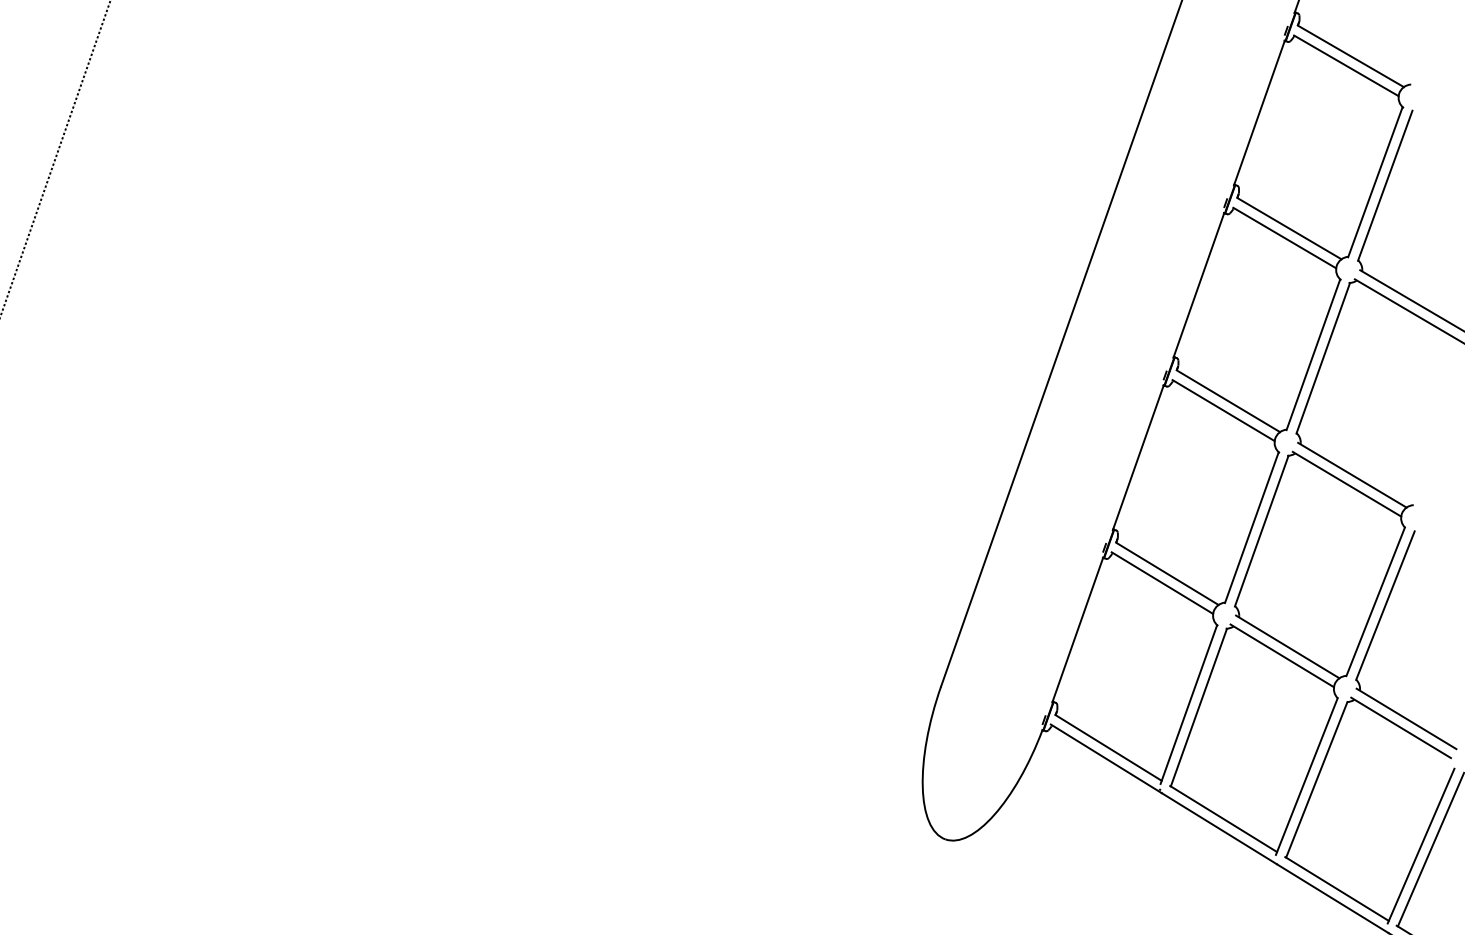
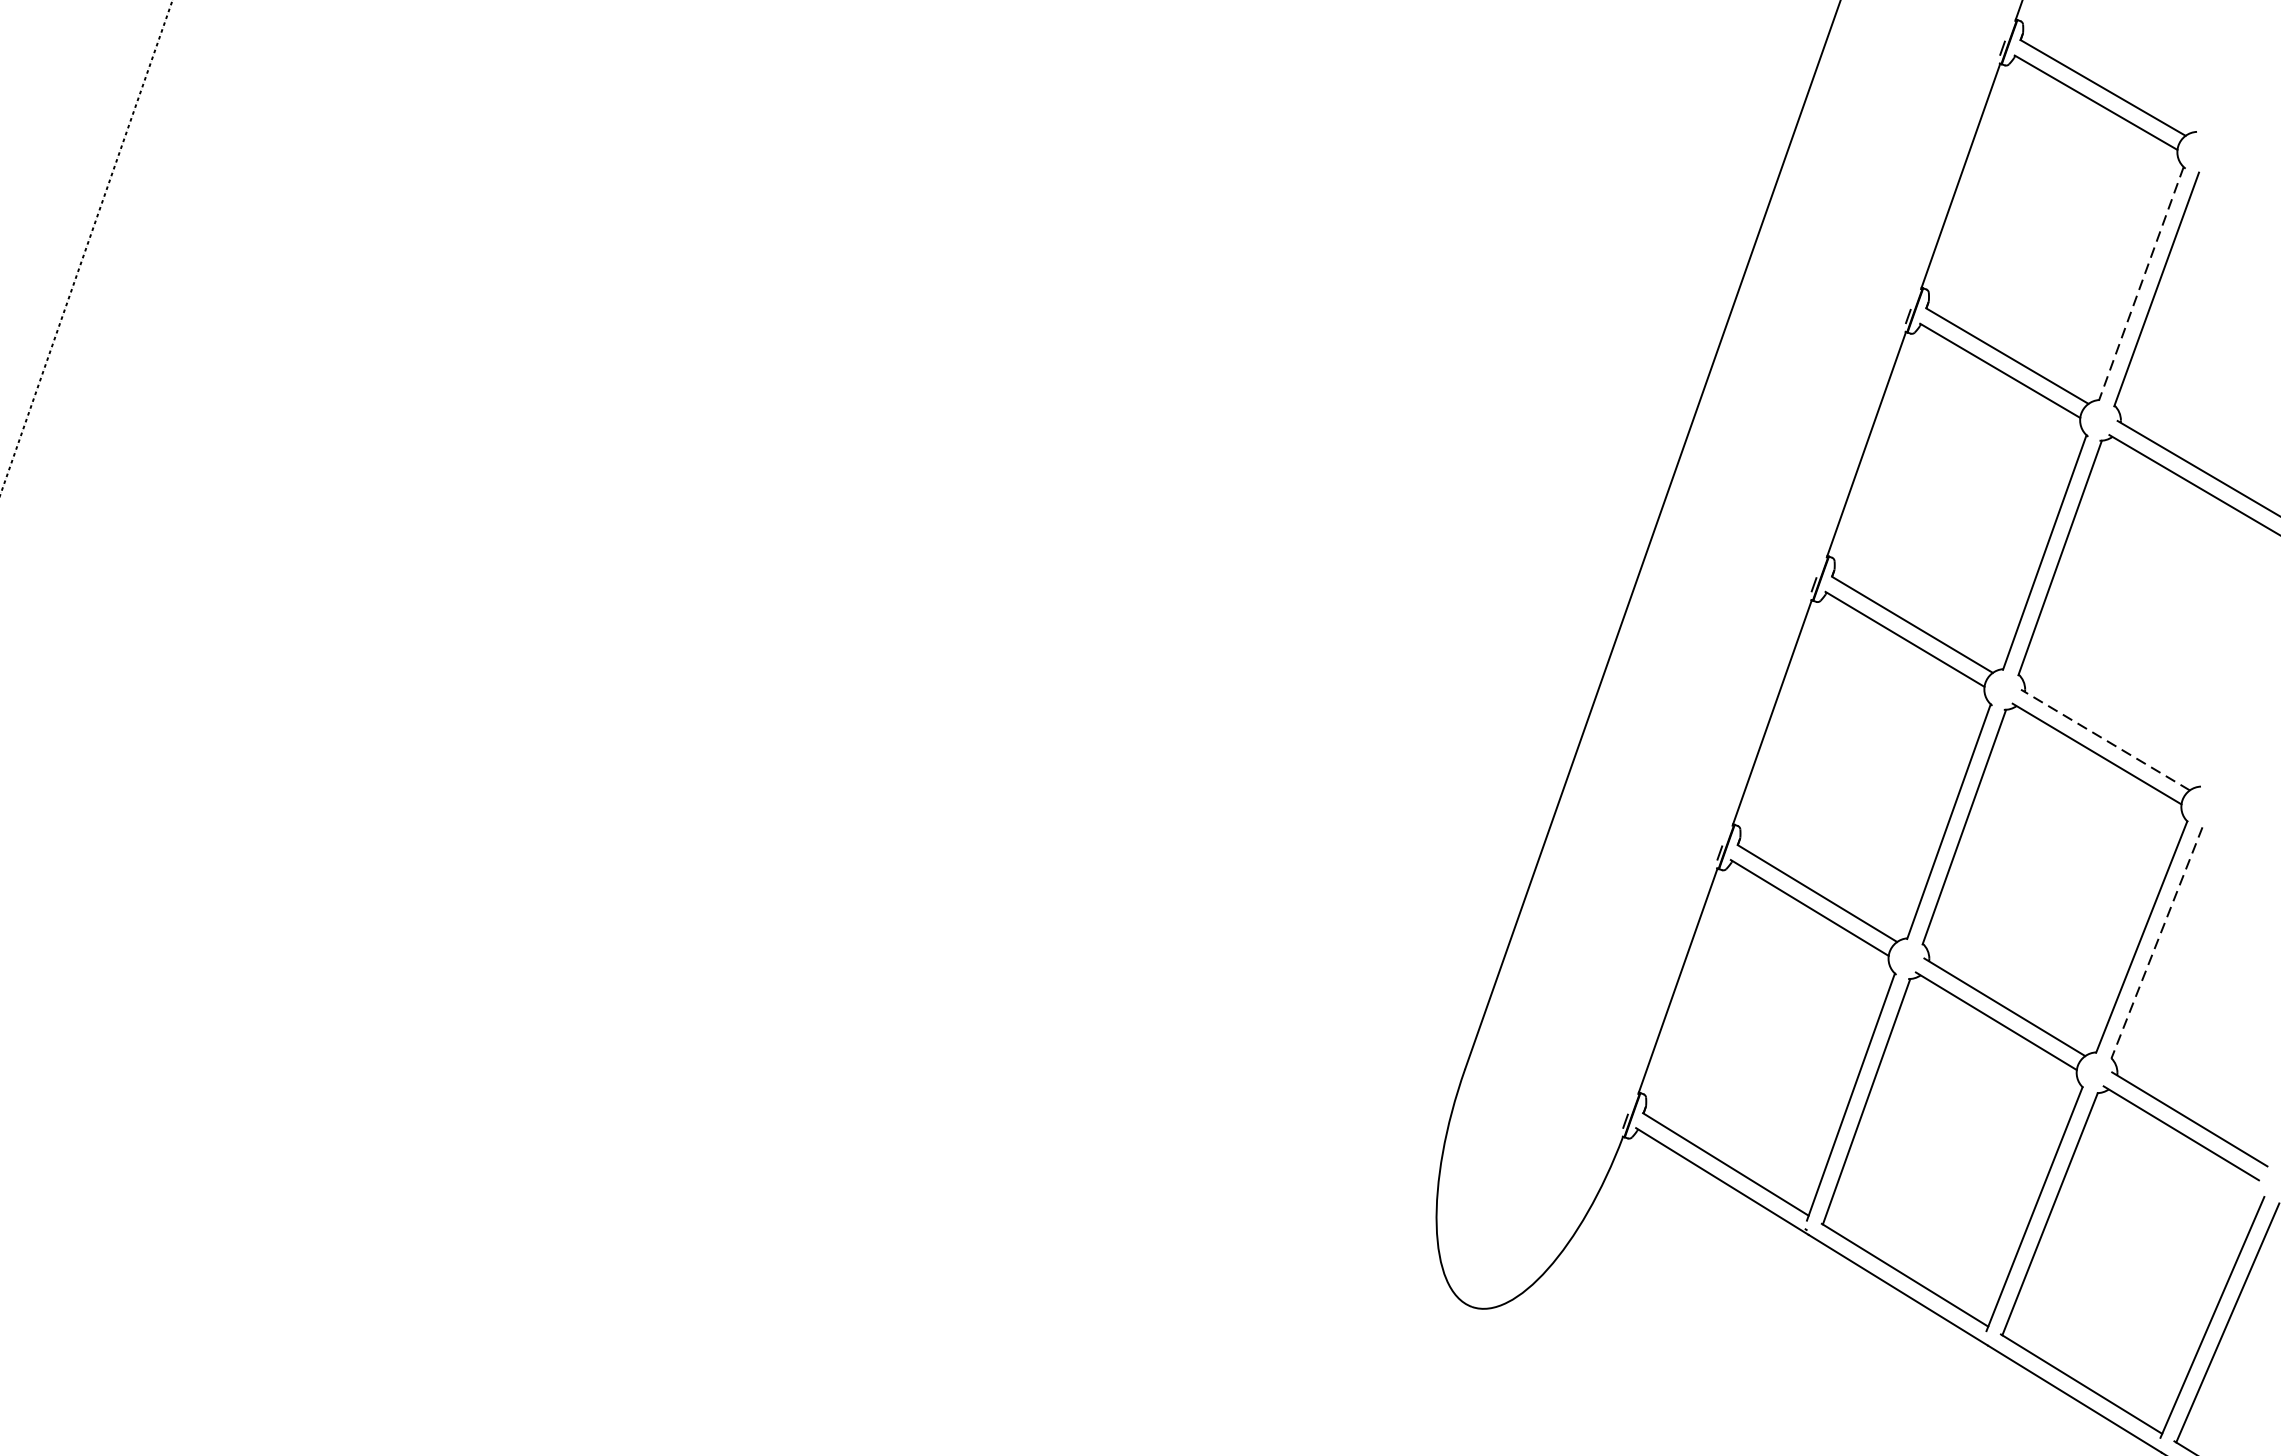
line: (1375, 182) -> (2141, 284), solid -> dashed
line: (1351, 474) -> (2104, 738), solid -> dashed
line: (1385, 605) -> (2157, 942), solid -> dashed

